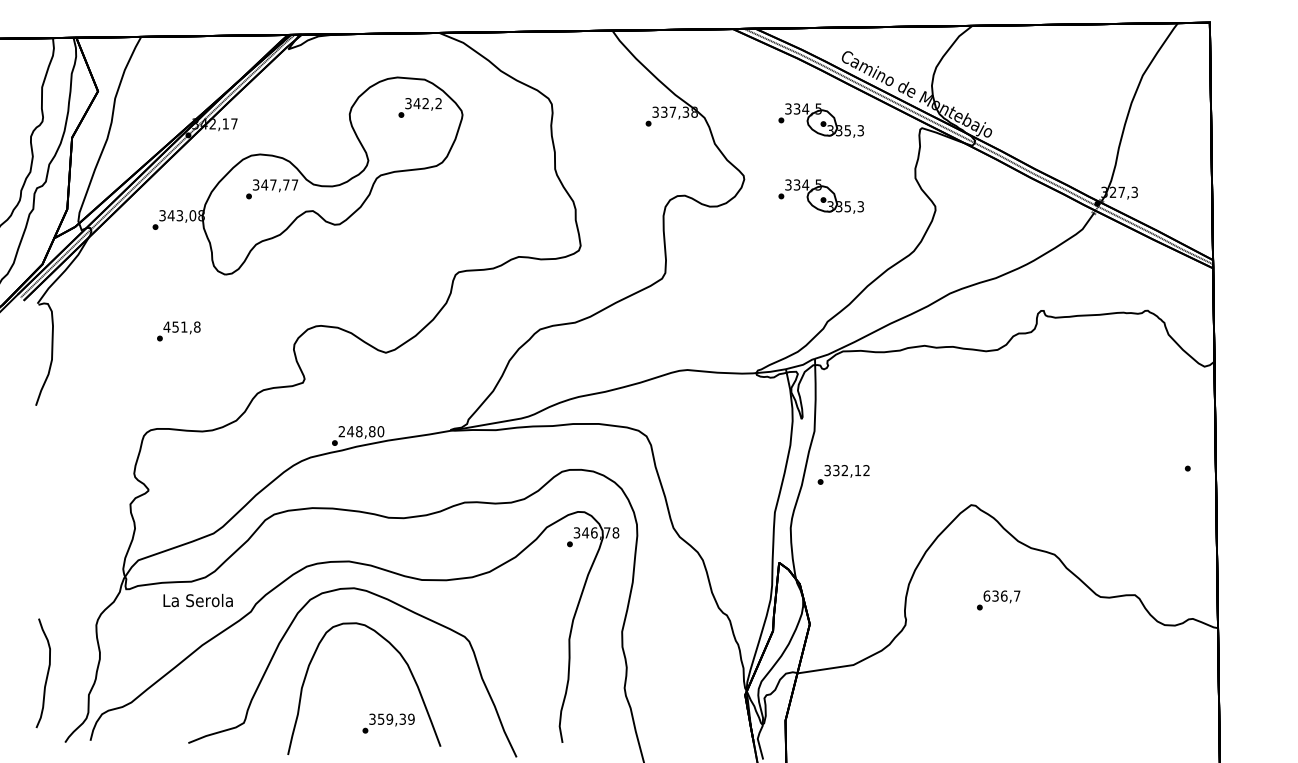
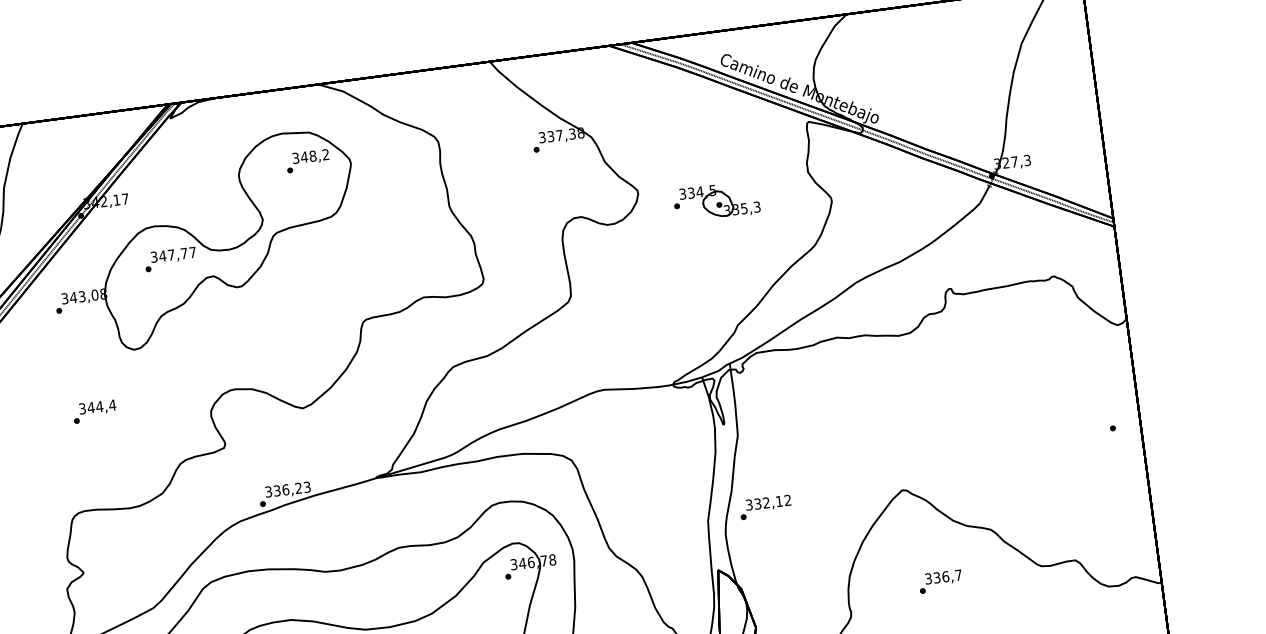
text: (425, 103) -> (312, 156), 342,2 -> 348,2
part: (820, 120) -> (706, 126), removed
text: (181, 326) -> (96, 406), 451,8 -> 344,4
text: (361, 431) -> (288, 489), 248,80 -> 336,23
text: (843, 474) -> (765, 507), moved
text: (986, 595) -> (928, 578), 636,7 -> 336,7

